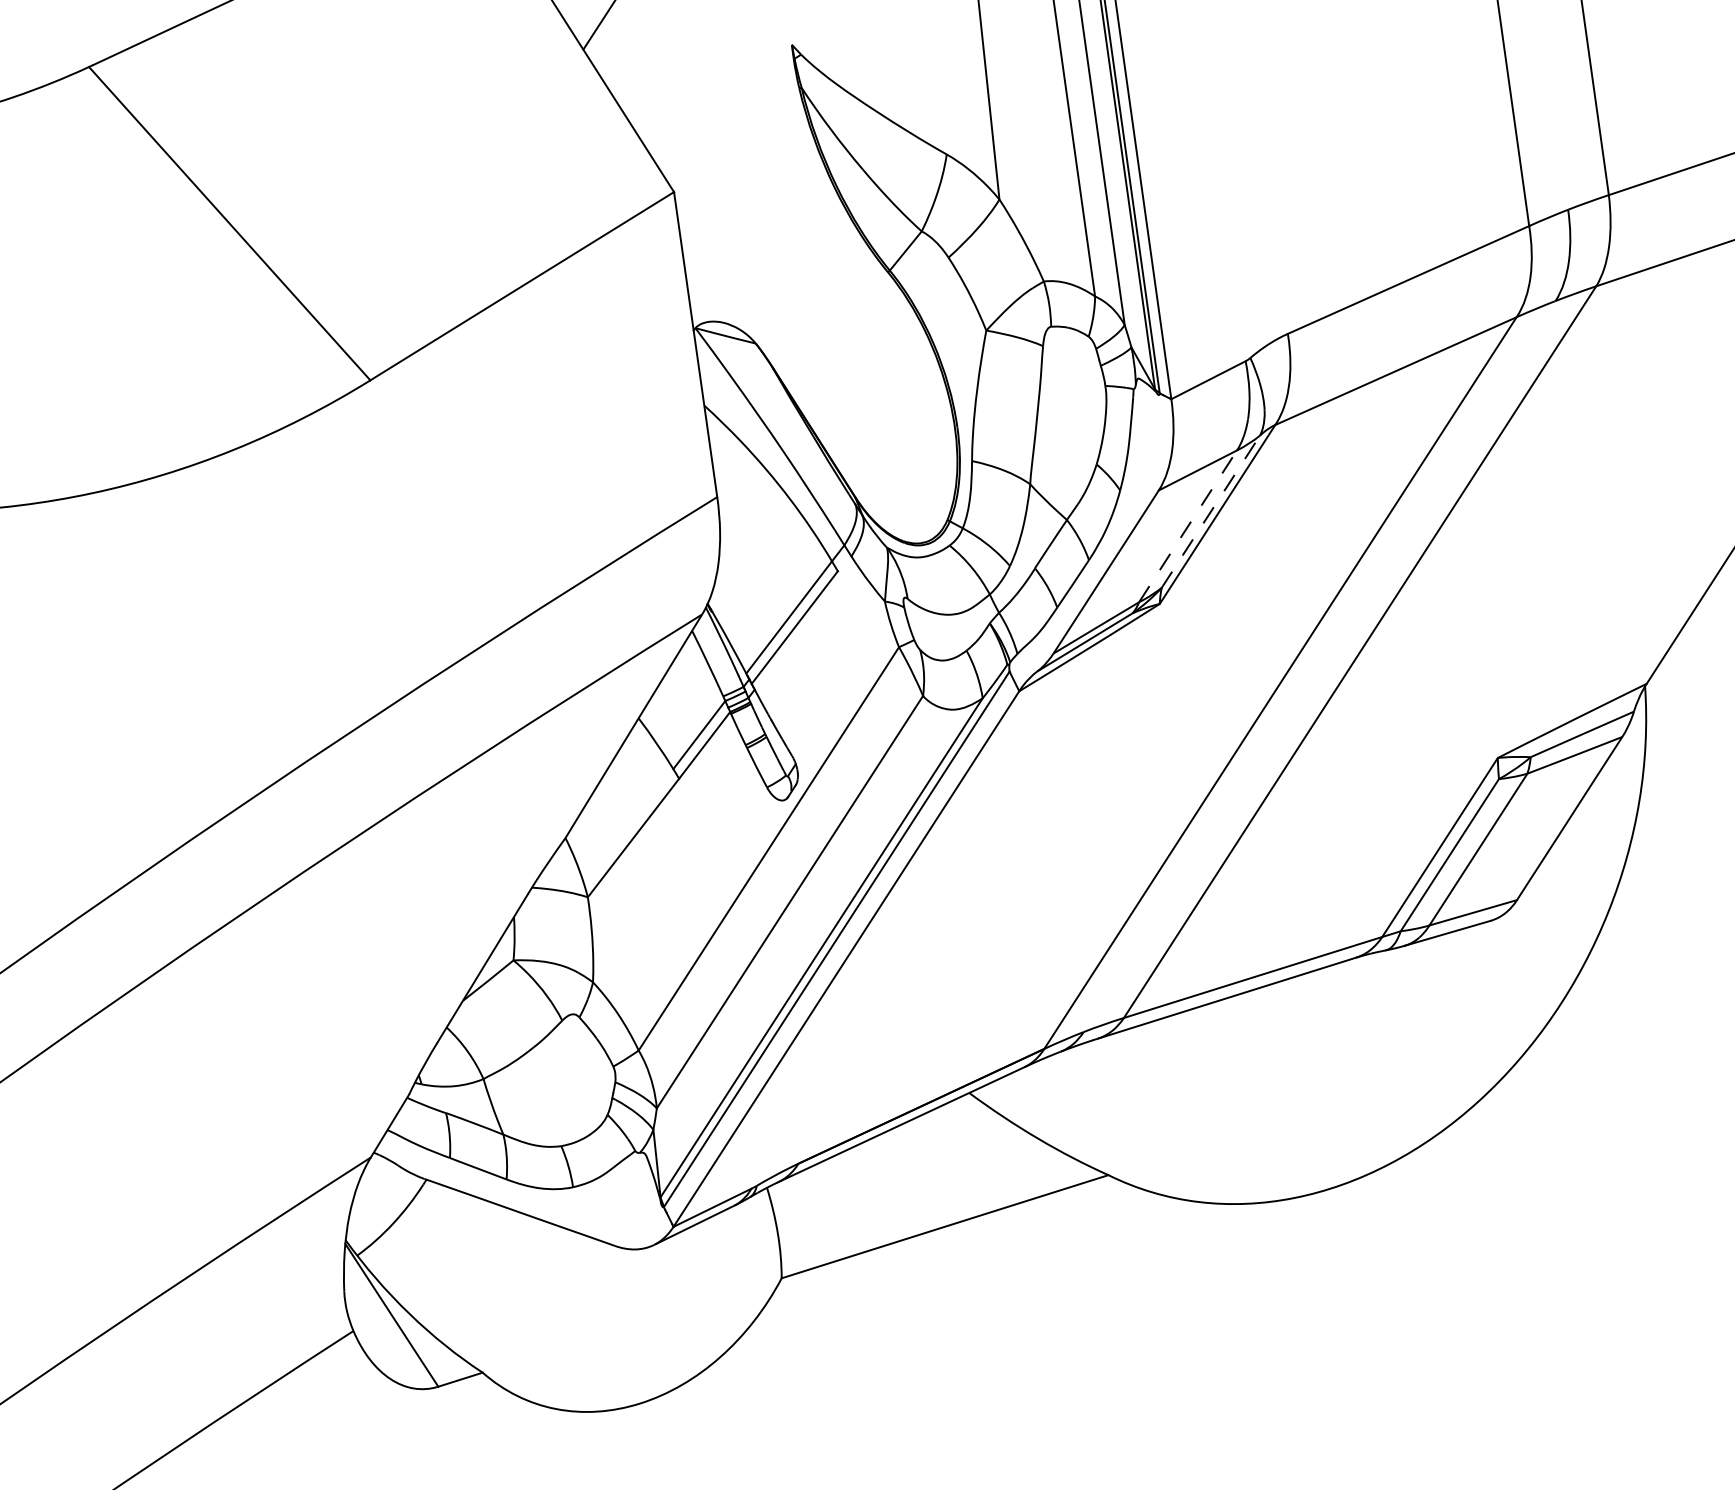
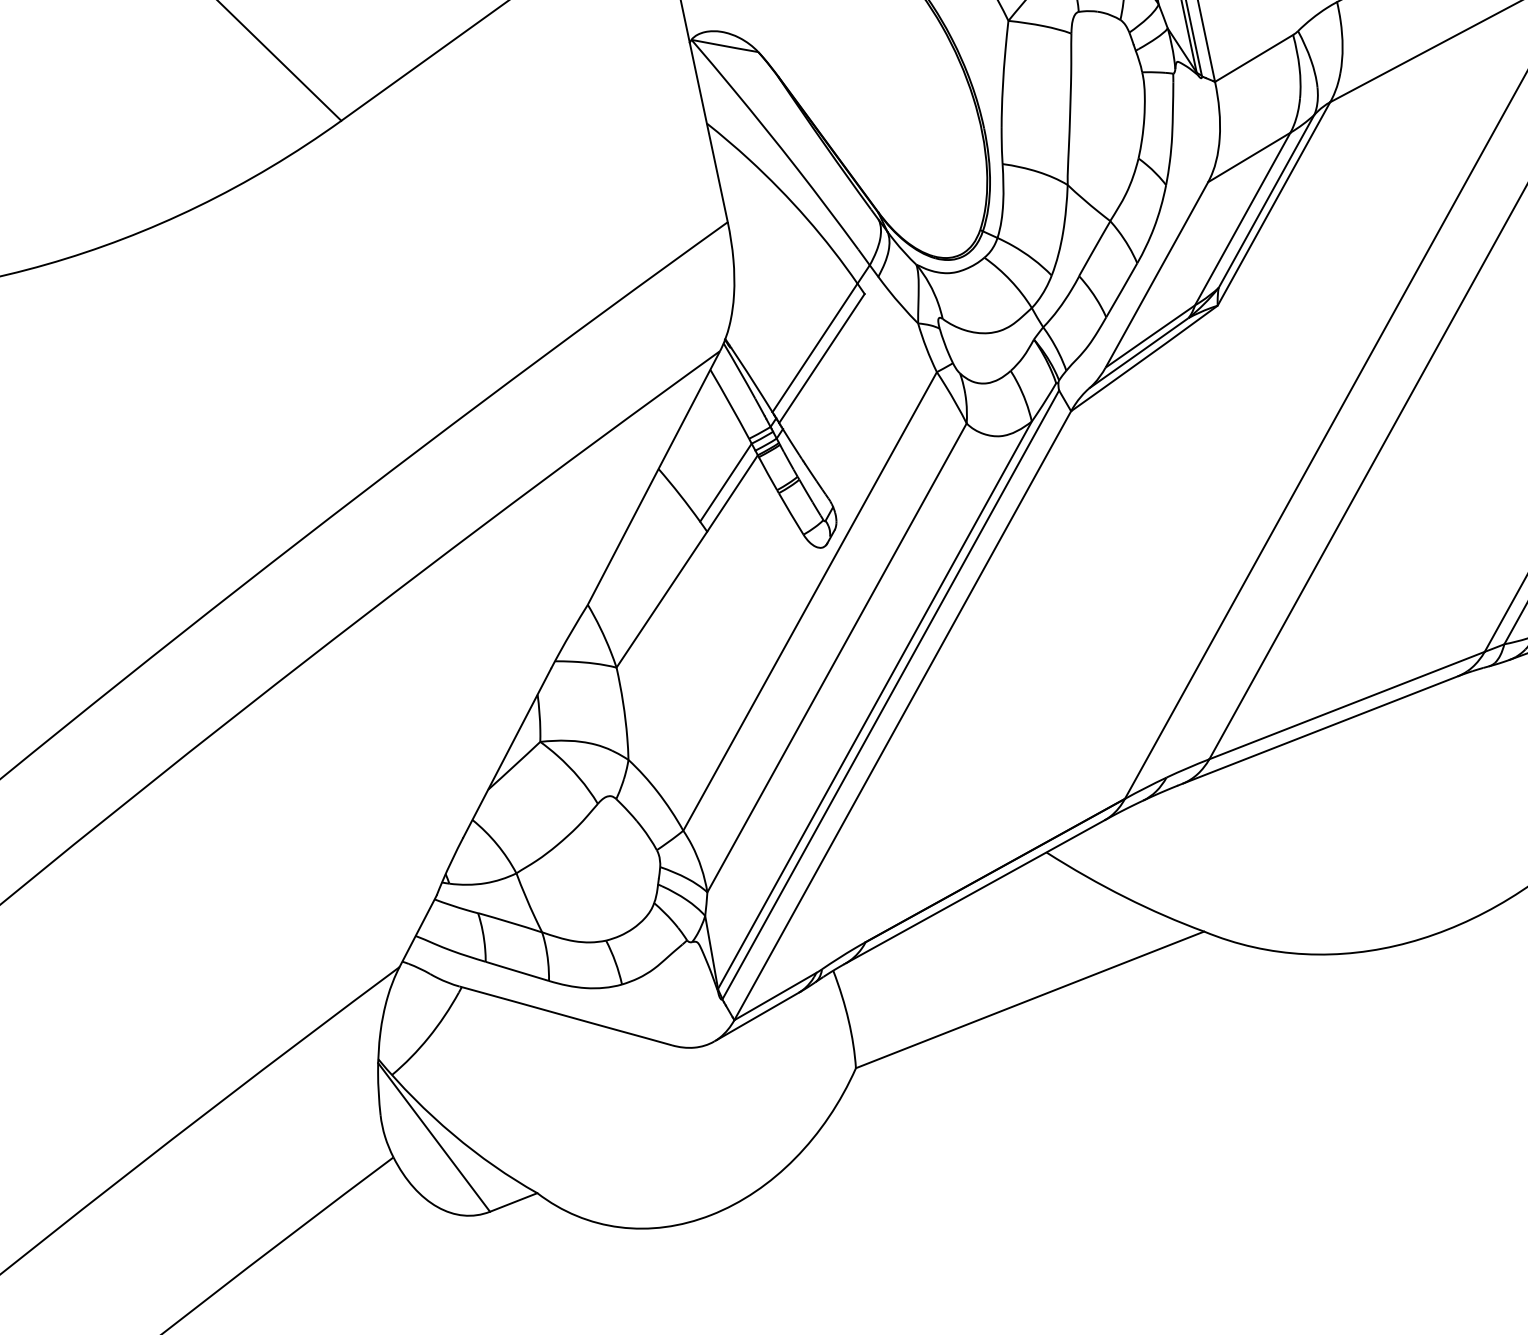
line: (1210, 511) -> (1266, 201), dashed -> solid
line: (1188, 525) -> (1243, 218), dashed -> solid

